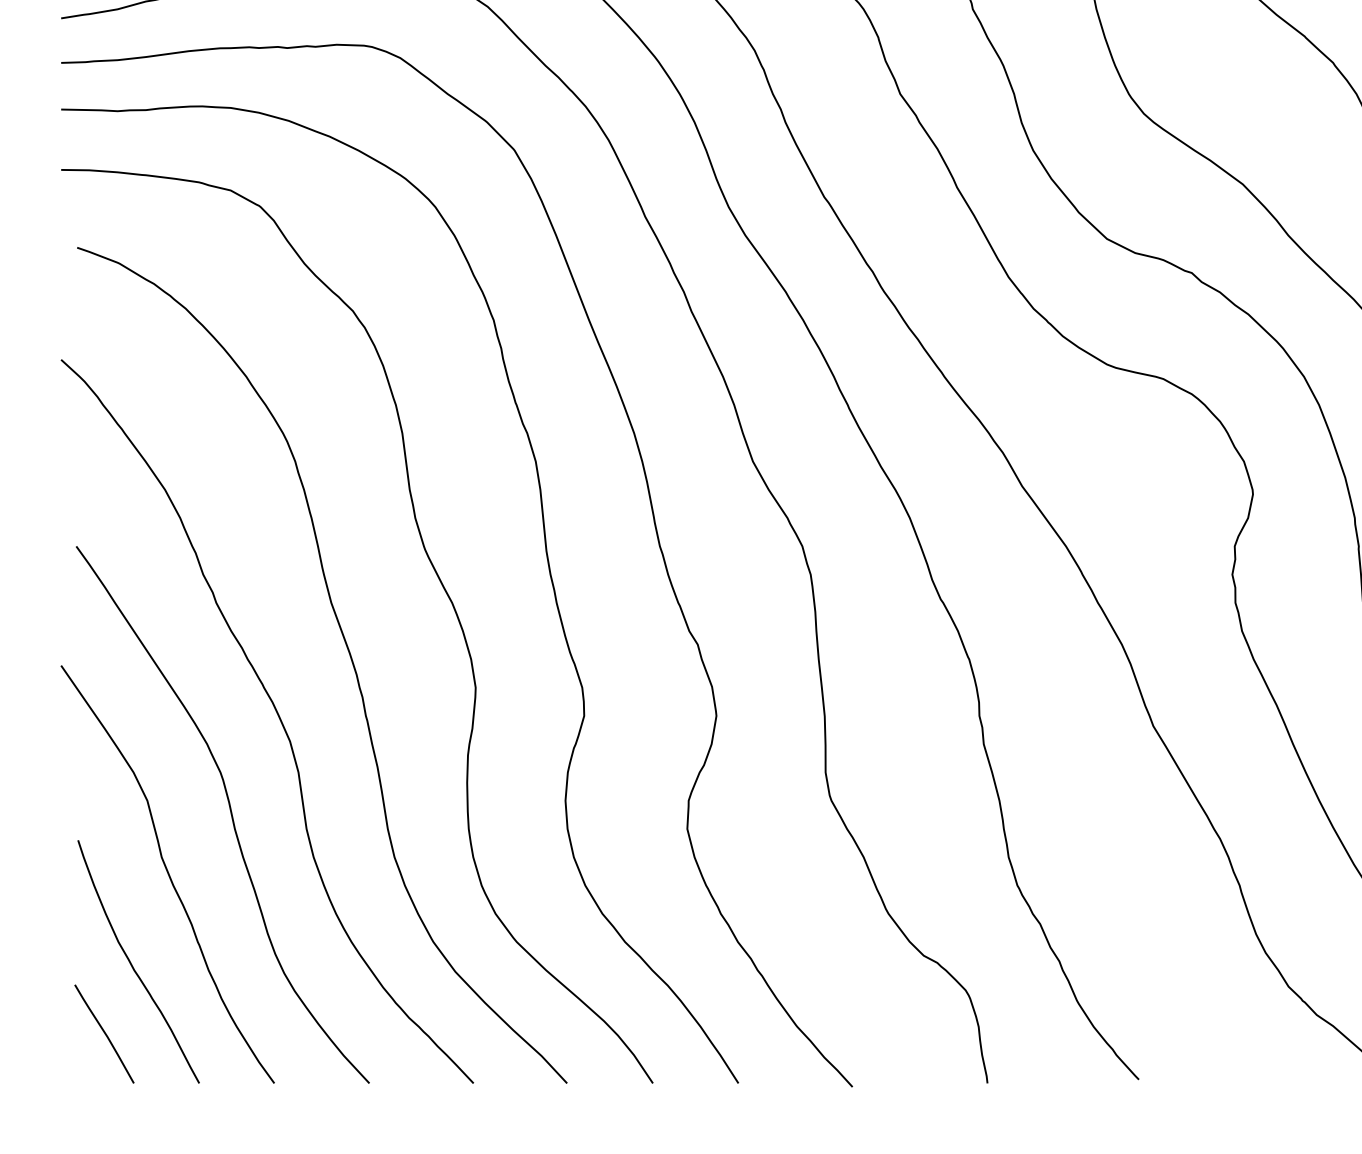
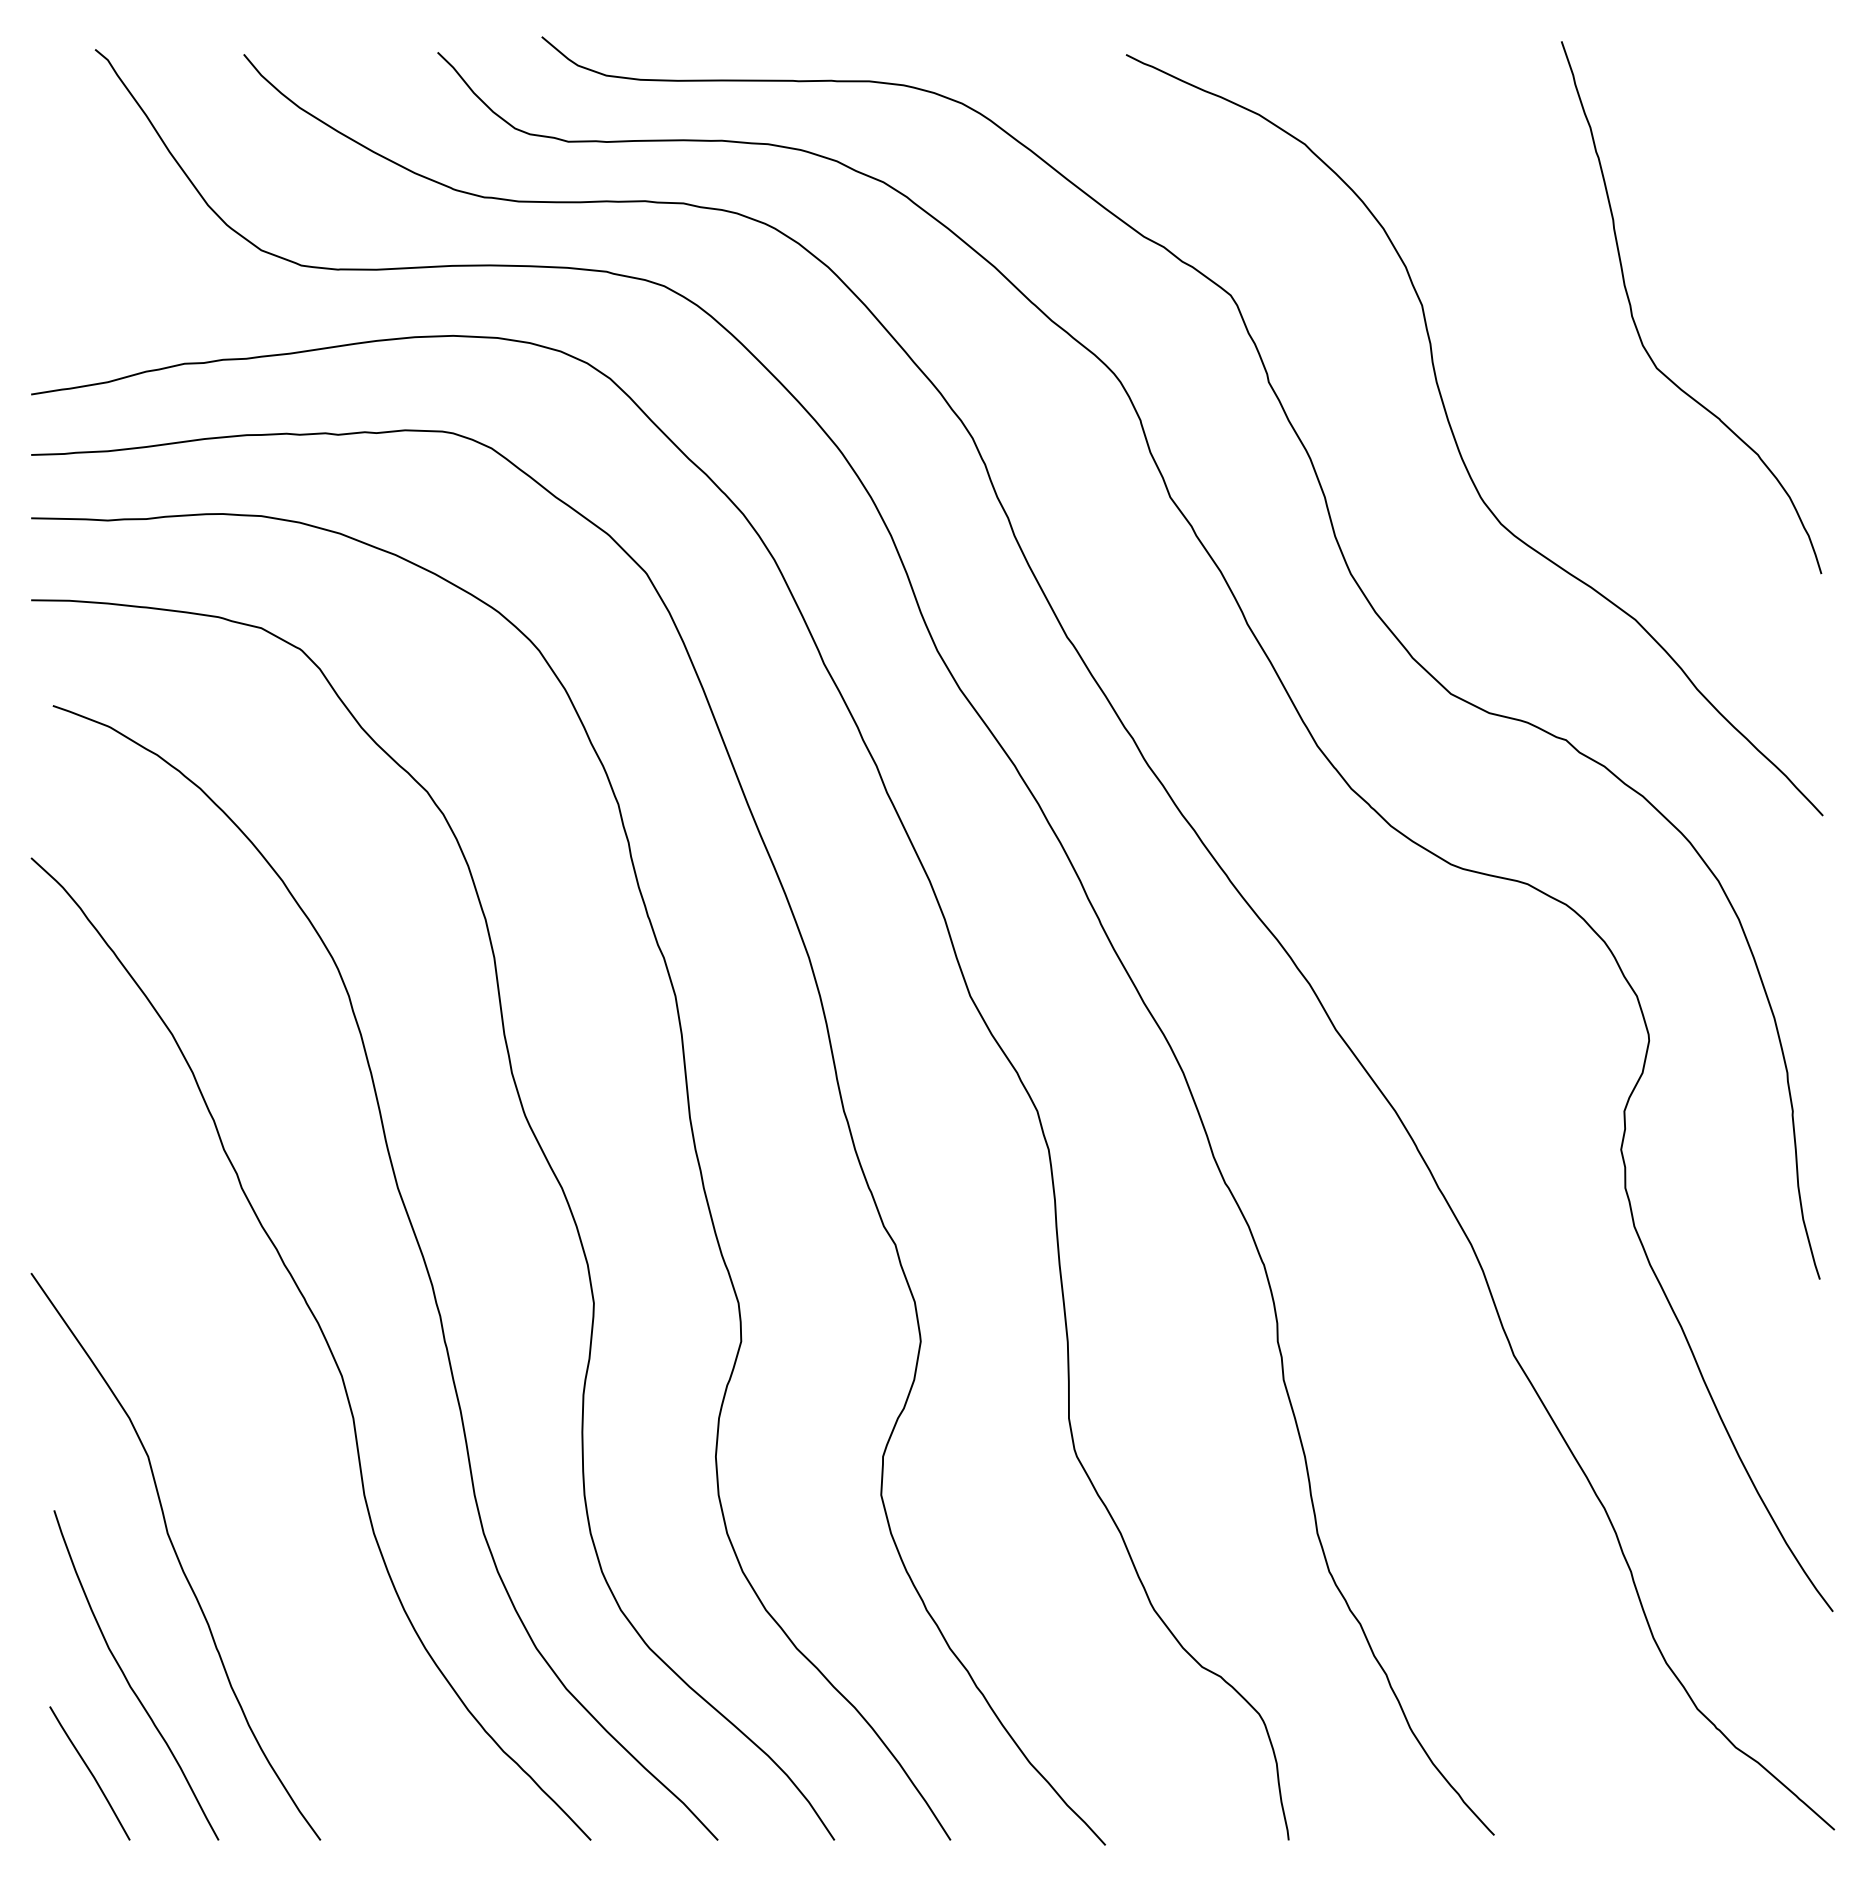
curve: (230, 814) -> (261, 1475), removed

